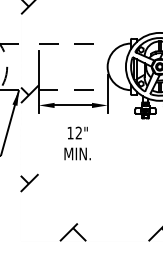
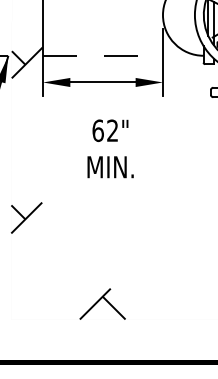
text: (70, 132) -> (98, 129), 12" -> 62"

